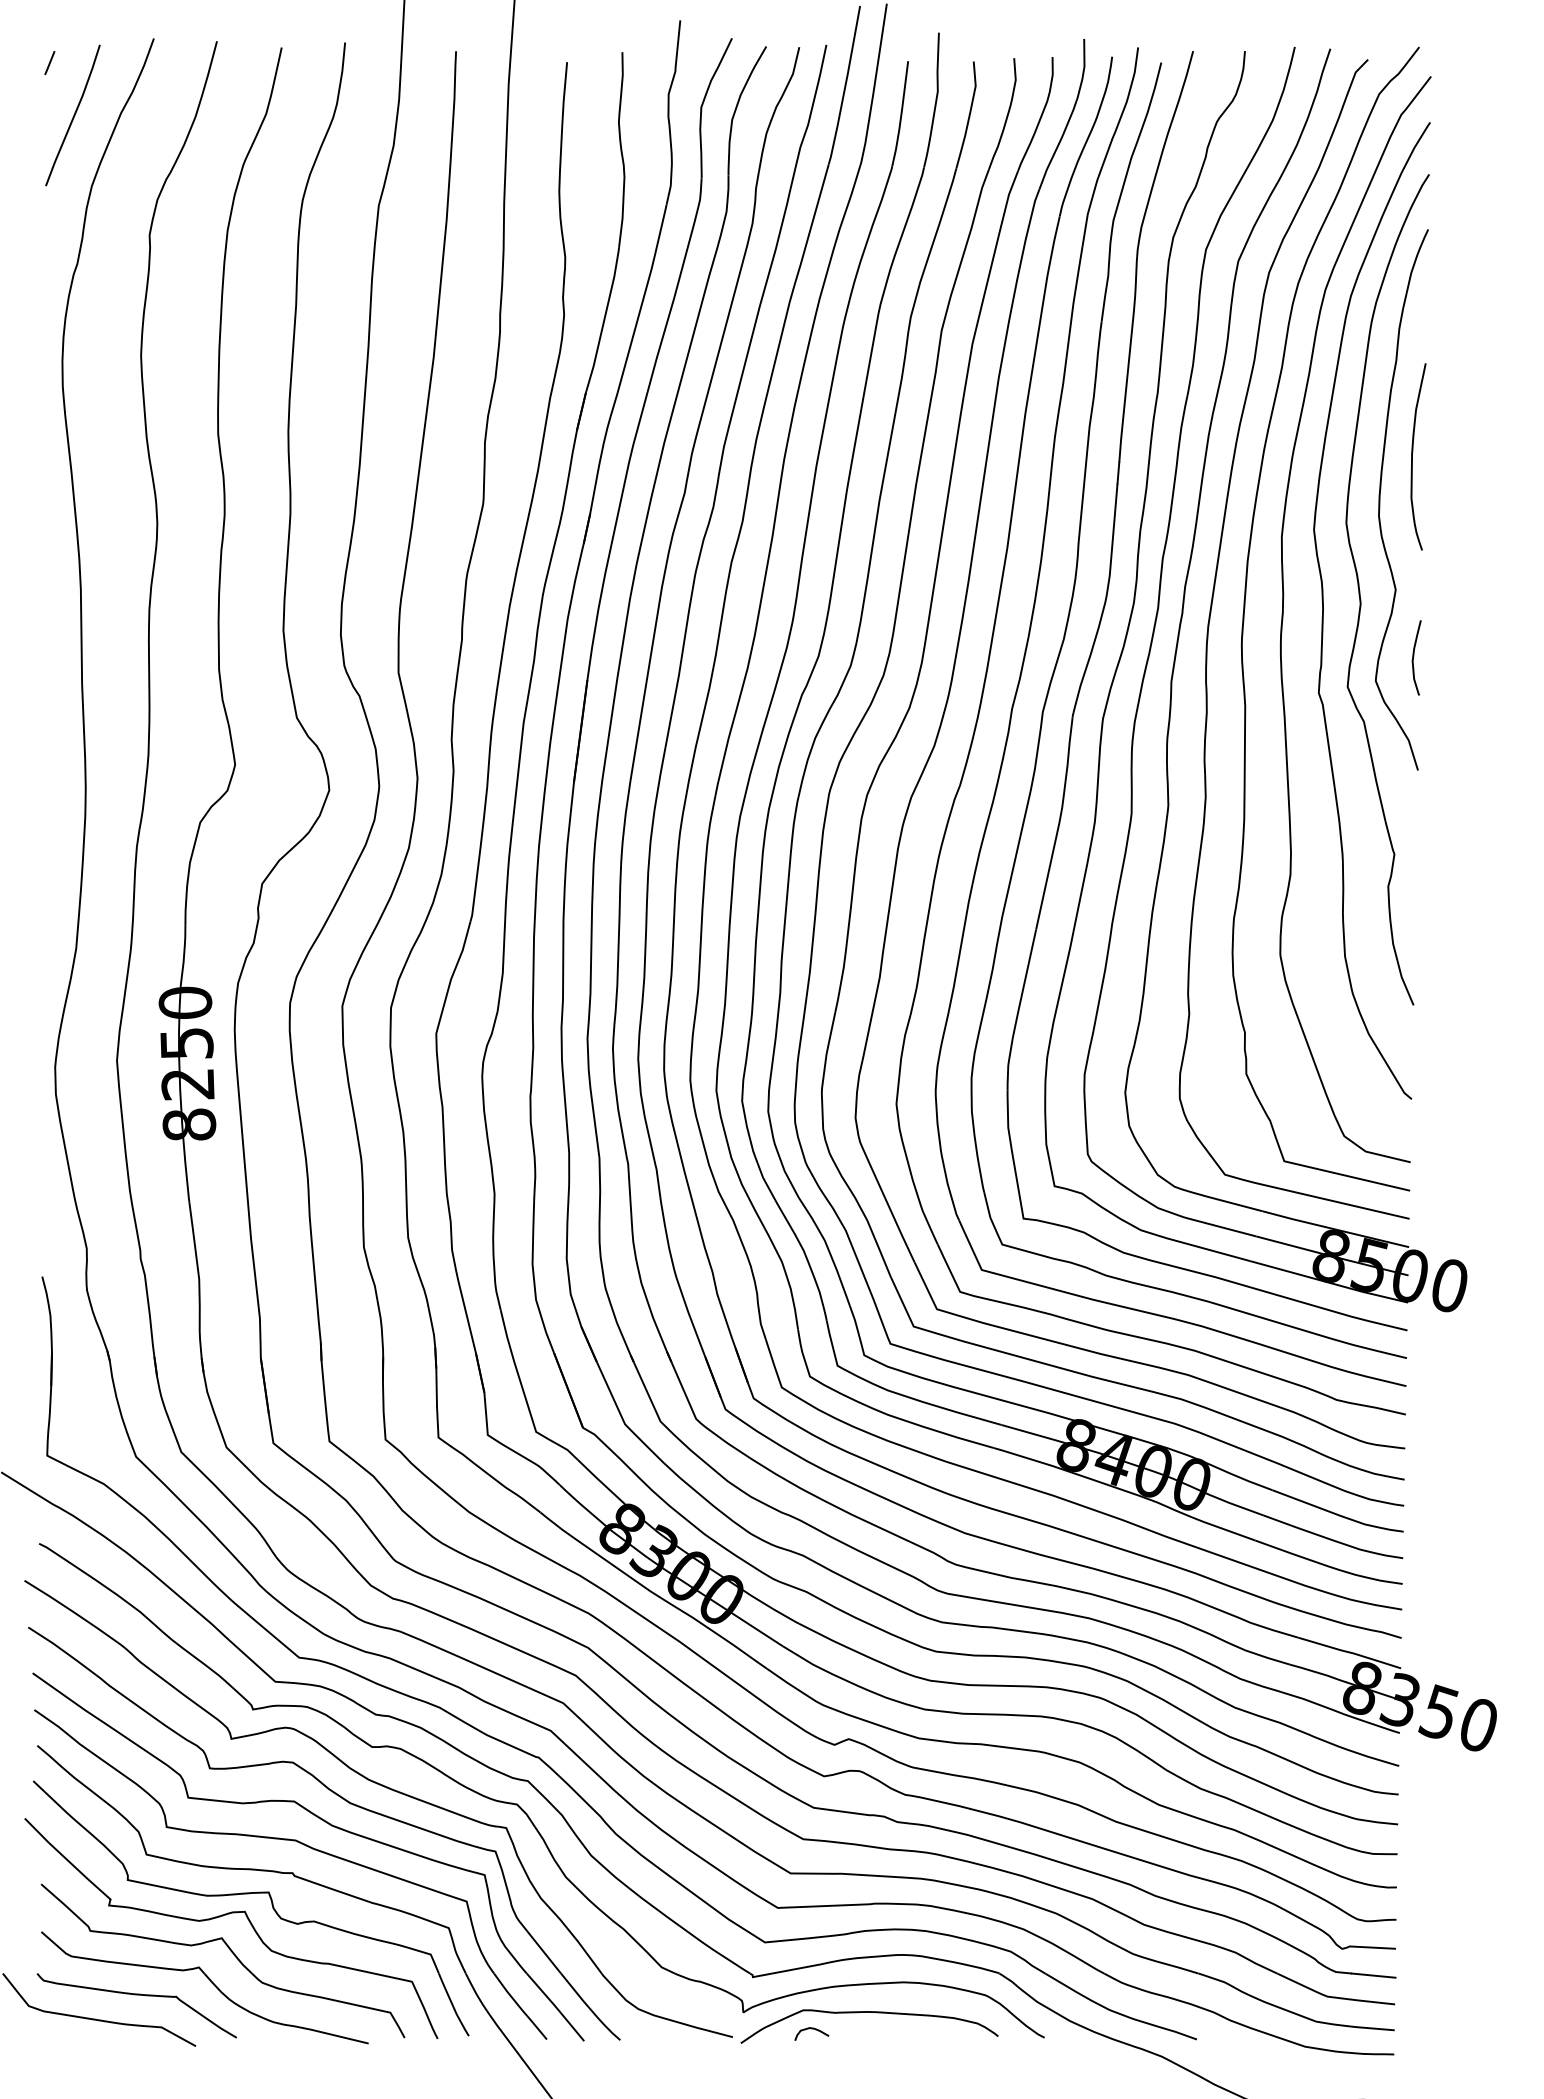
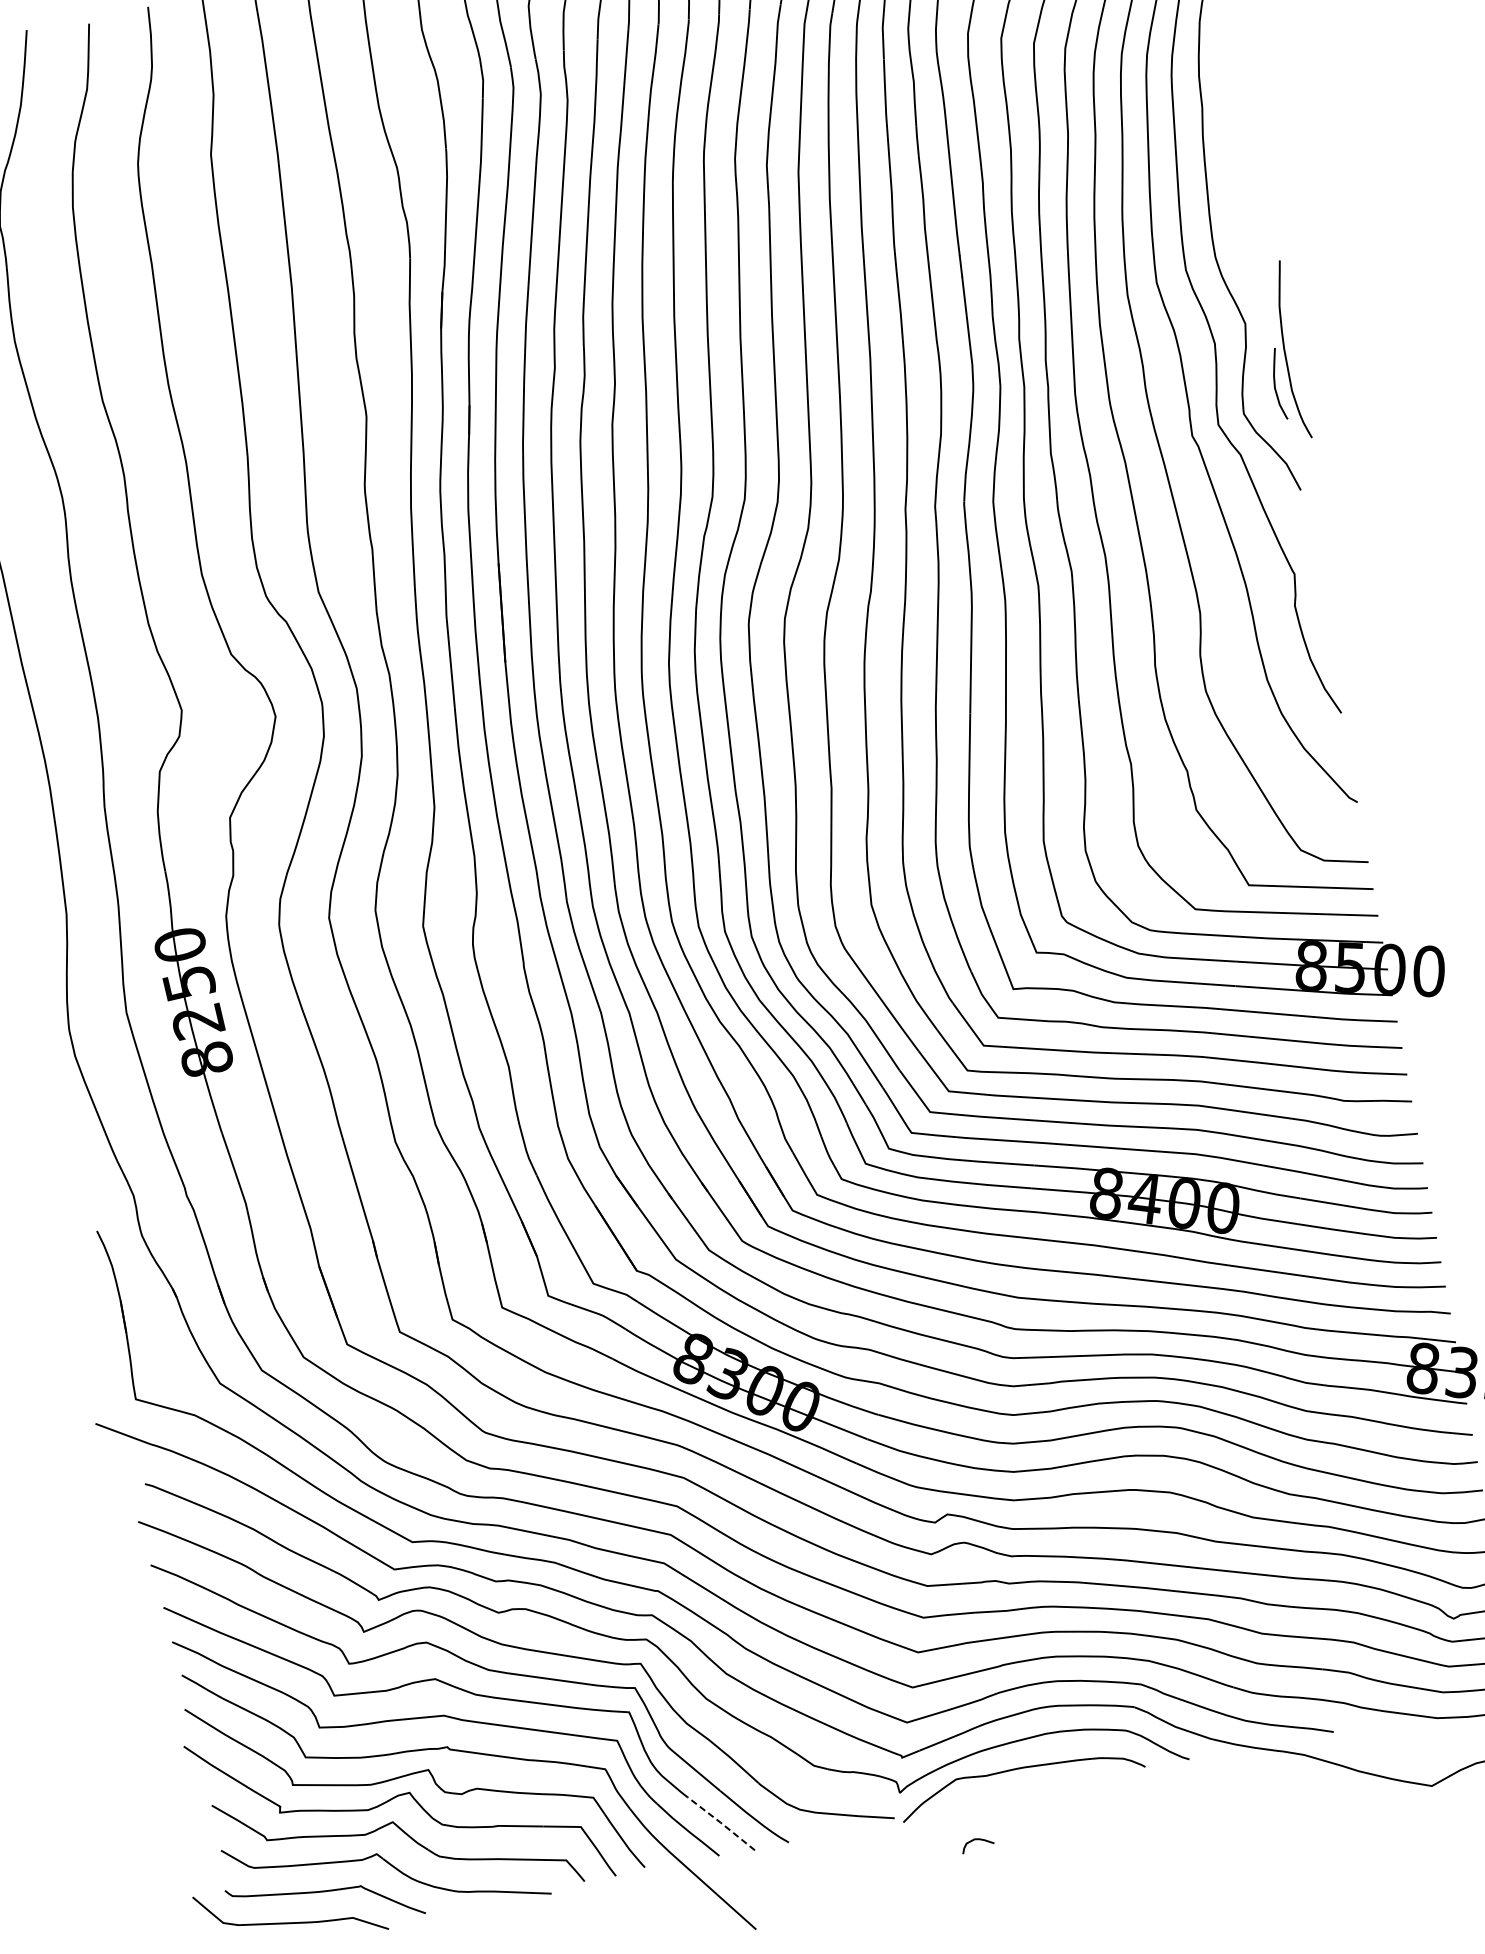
curve: (1412, 456) -> (1285, 351), moved
line: (555, 2006) -> (721, 1823), solid -> dashed
curve: (811, 2029) -> (976, 1840), moved

